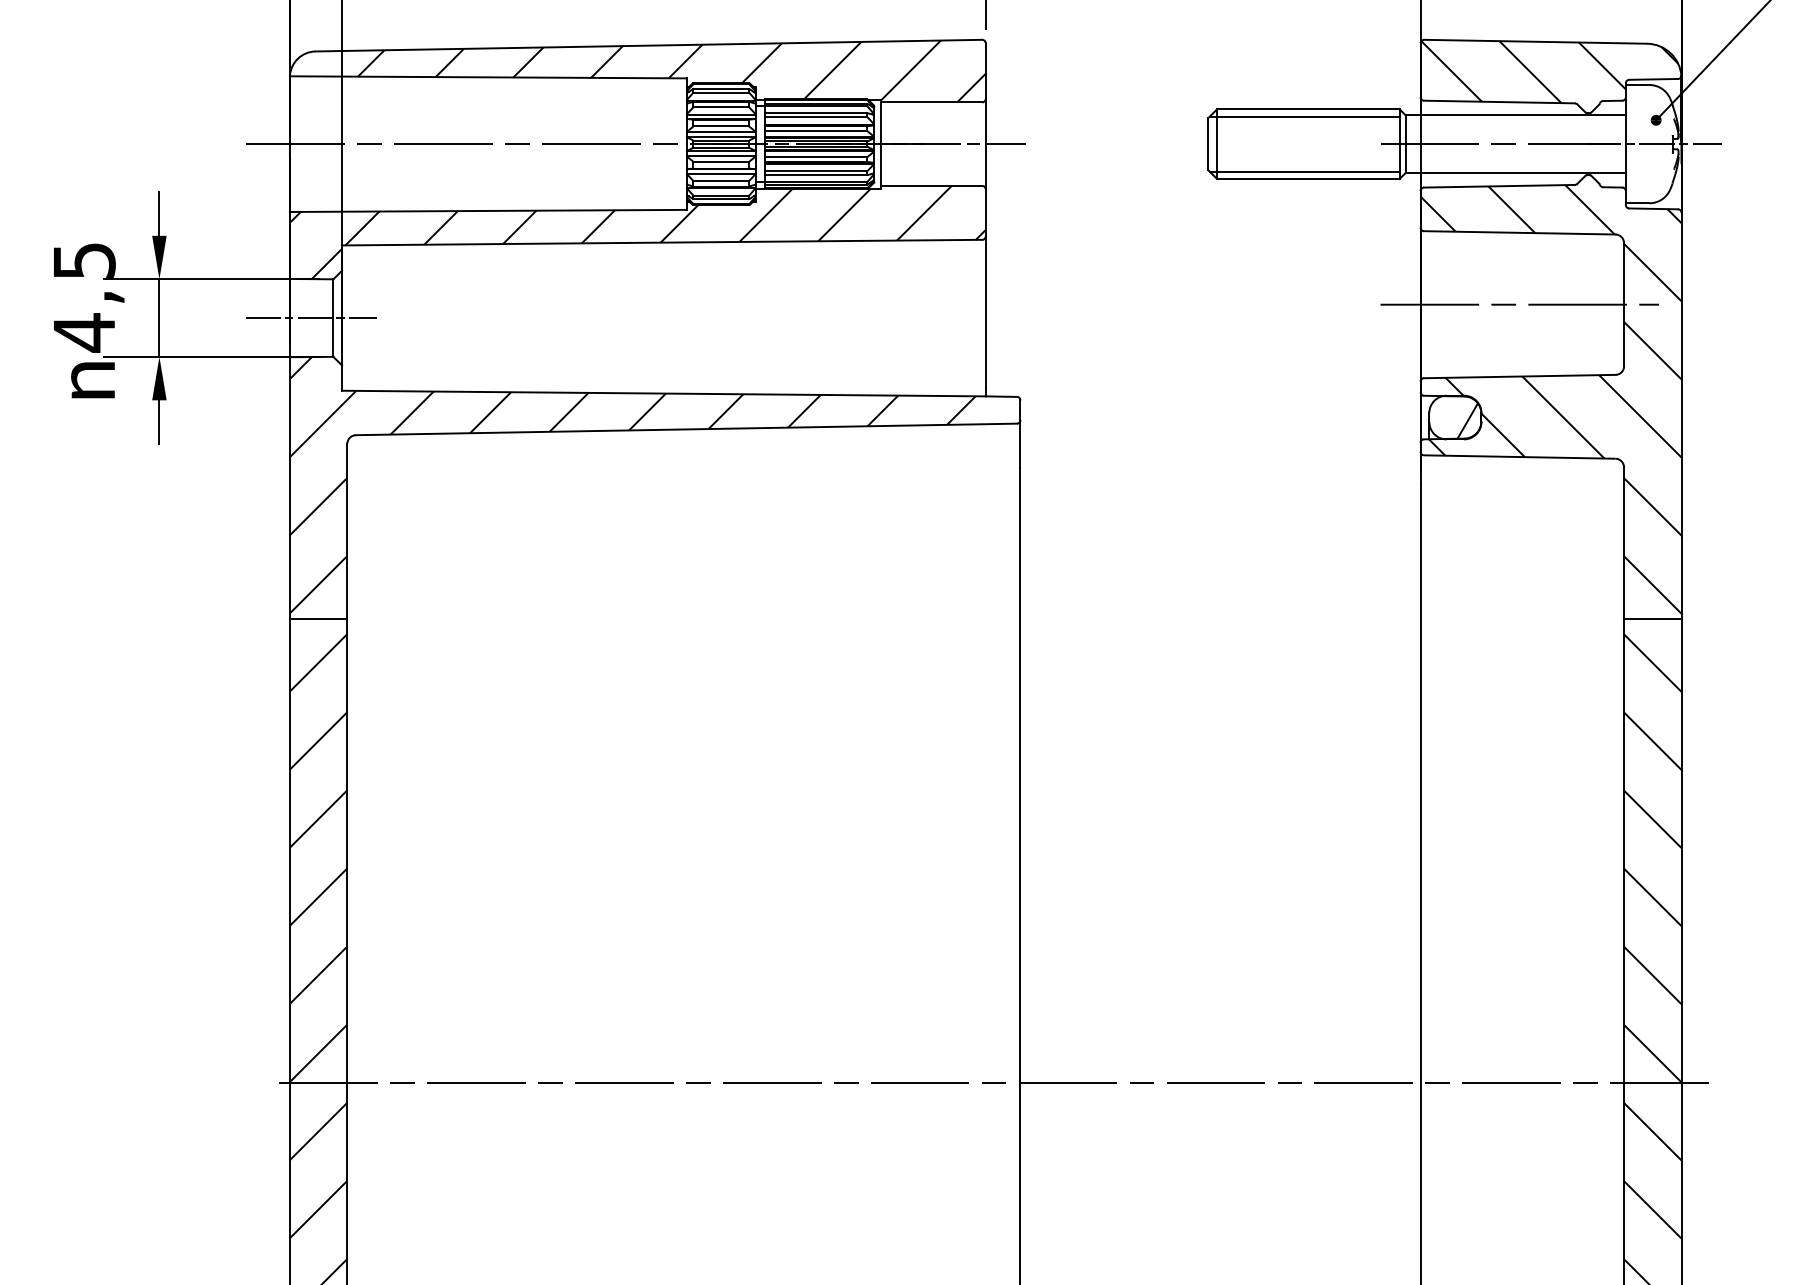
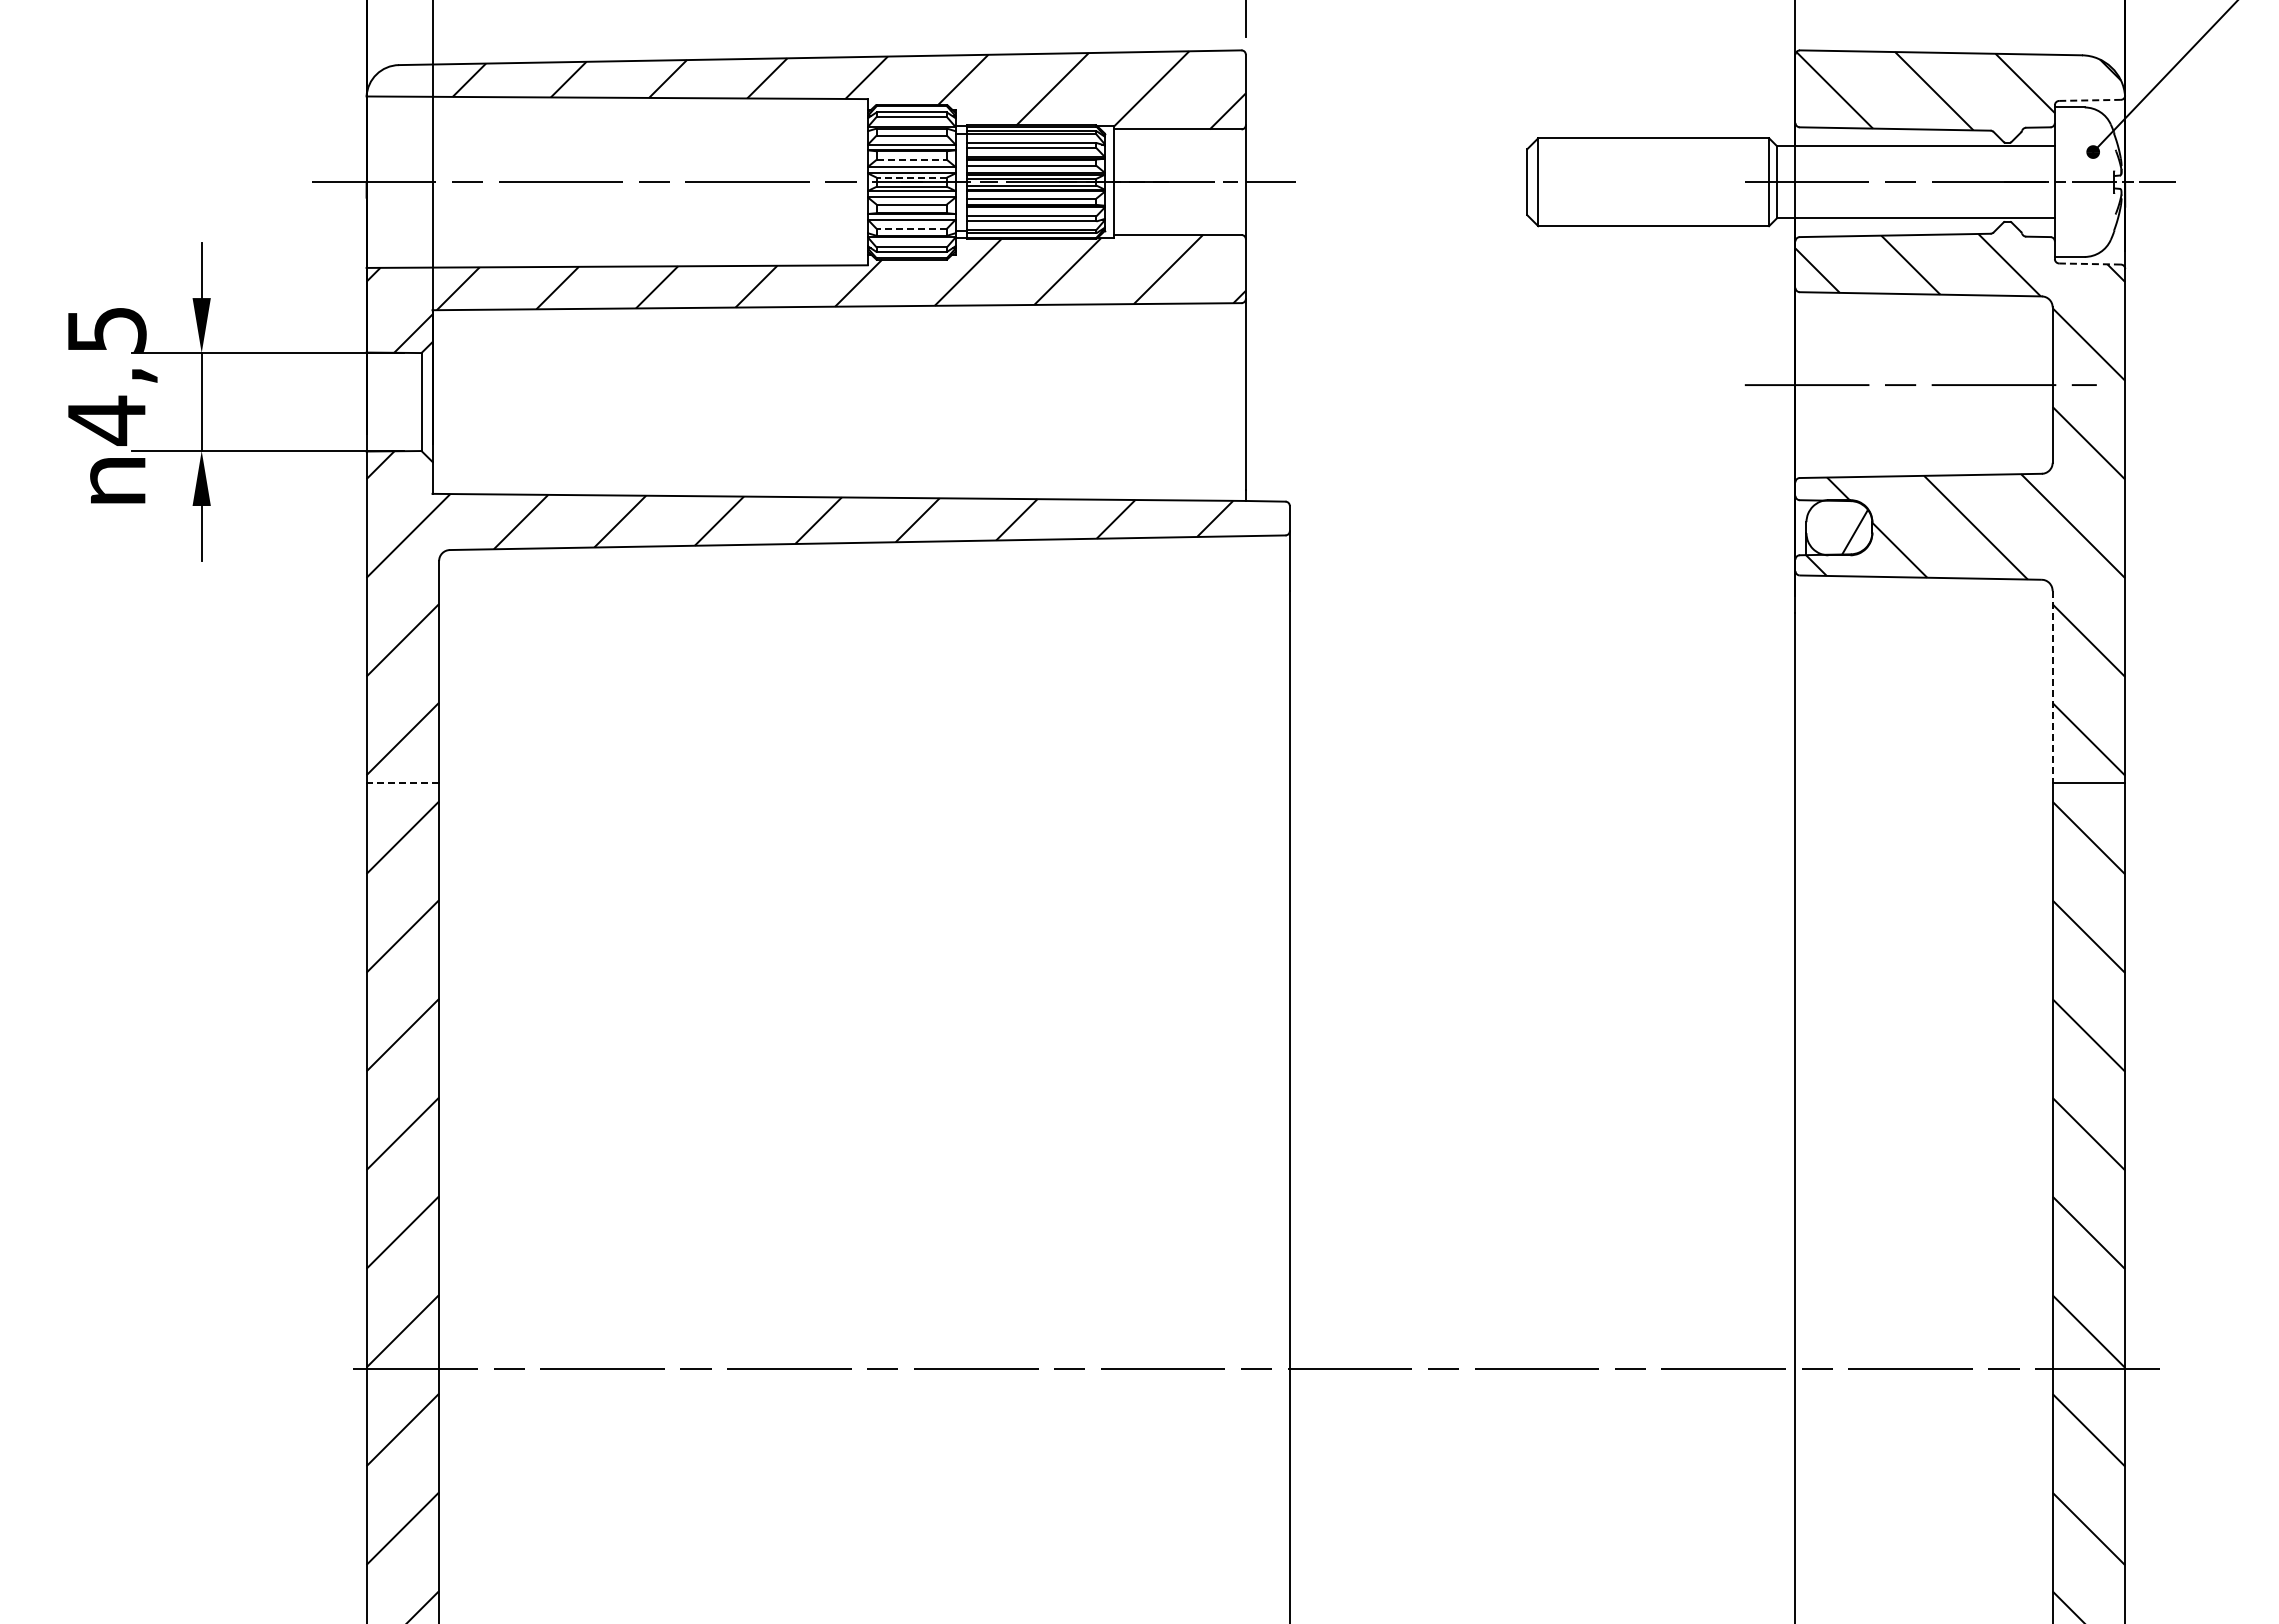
line: (1654, 79) -> (2090, 100), solid -> dashed
line: (1305, 116) -> (1649, 147), removed
line: (721, 126) -> (912, 159), solid -> dashed
line: (721, 140) -> (911, 177), solid -> dashed
line: (1305, 172) -> (1649, 217), removed
line: (721, 180) -> (911, 228), solid -> dashed
line: (1654, 209) -> (2090, 264), solid -> dashed
line: (311, 318) -> (393, 402), removed
line: (1623, 543) -> (2052, 686), solid -> dashed
line: (318, 619) -> (402, 782), solid -> dashed

